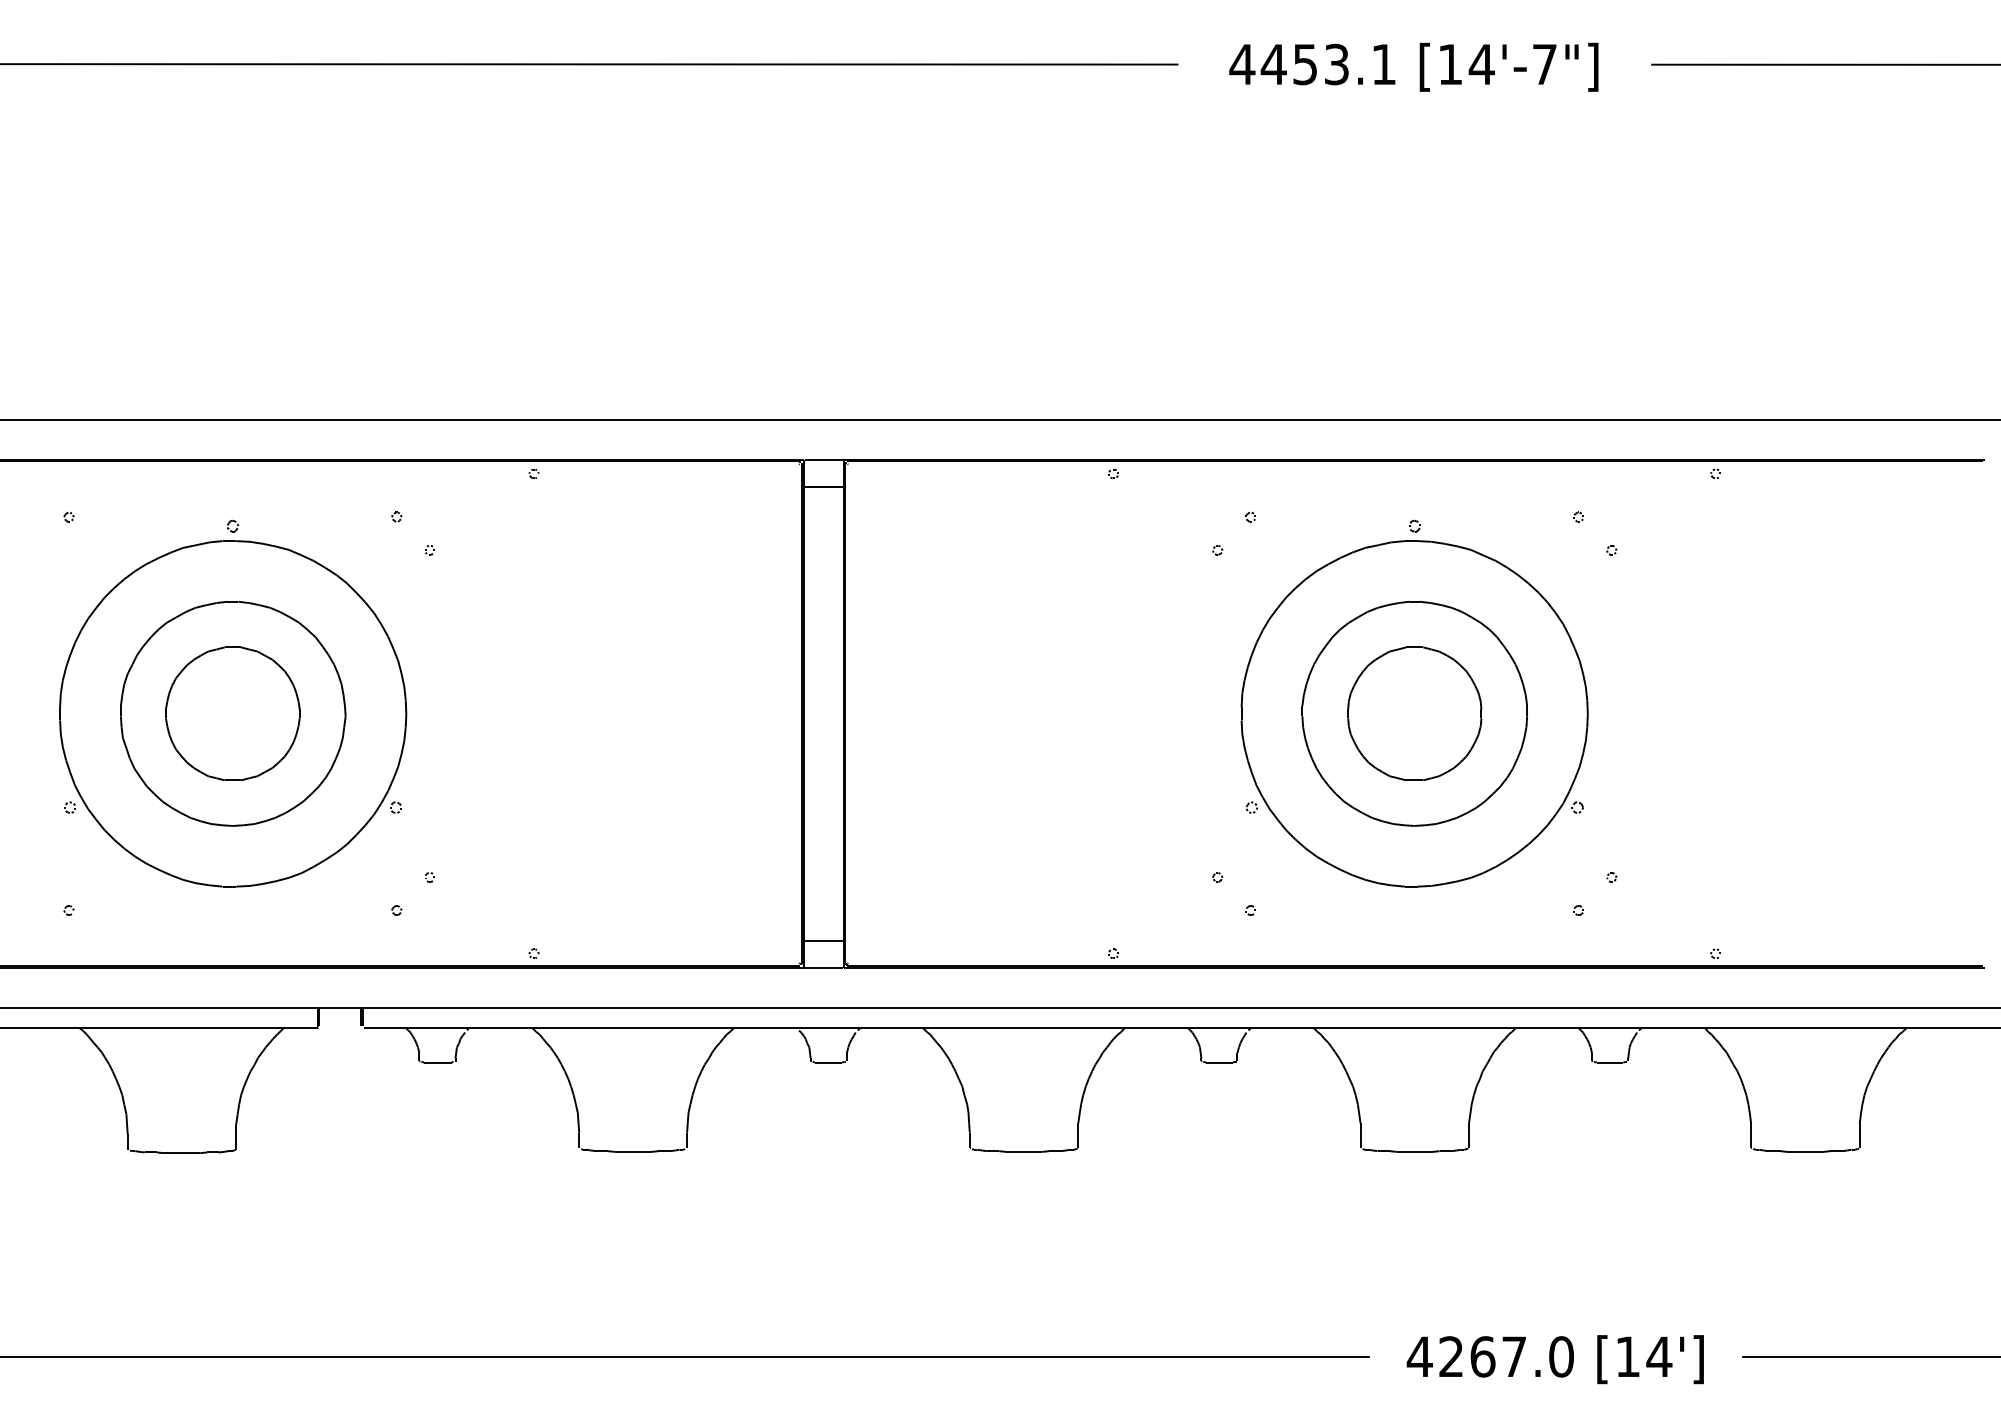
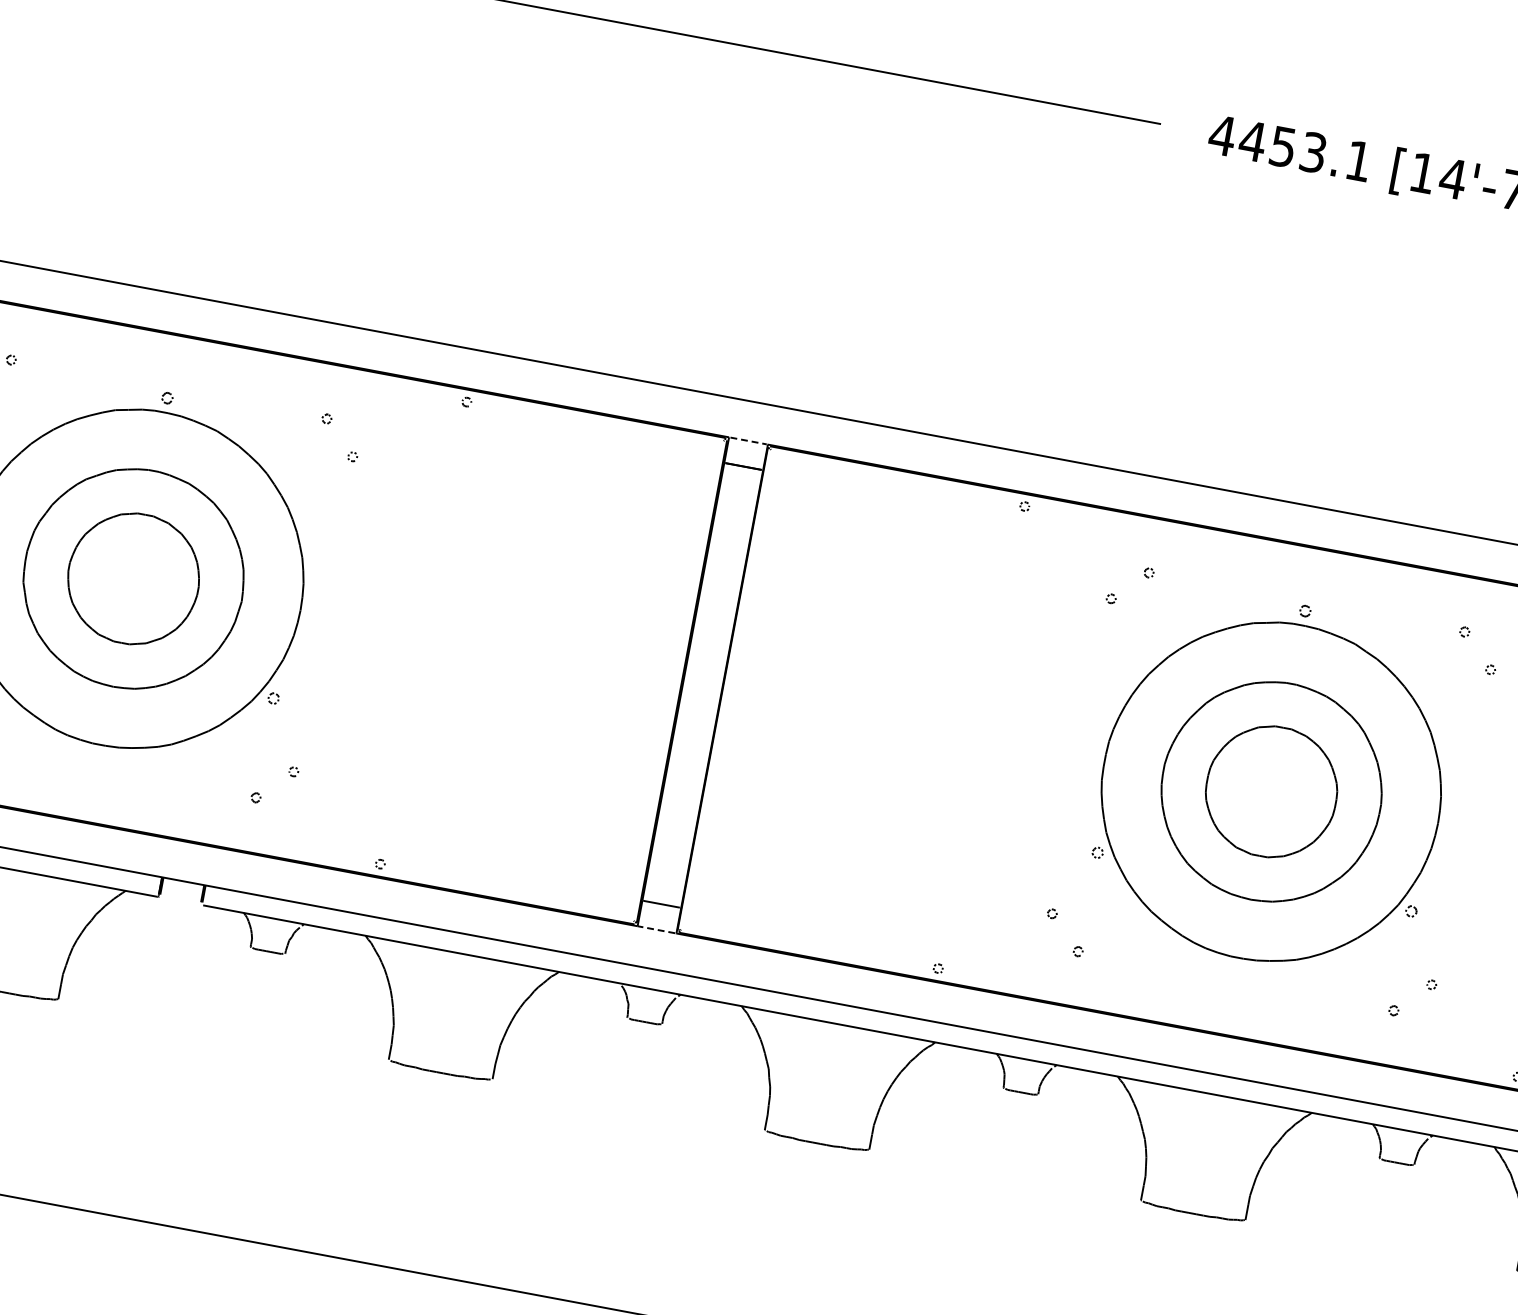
line: (824, 459) -> (749, 440), solid -> dashed
line: (824, 967) -> (657, 929), solid -> dashed

